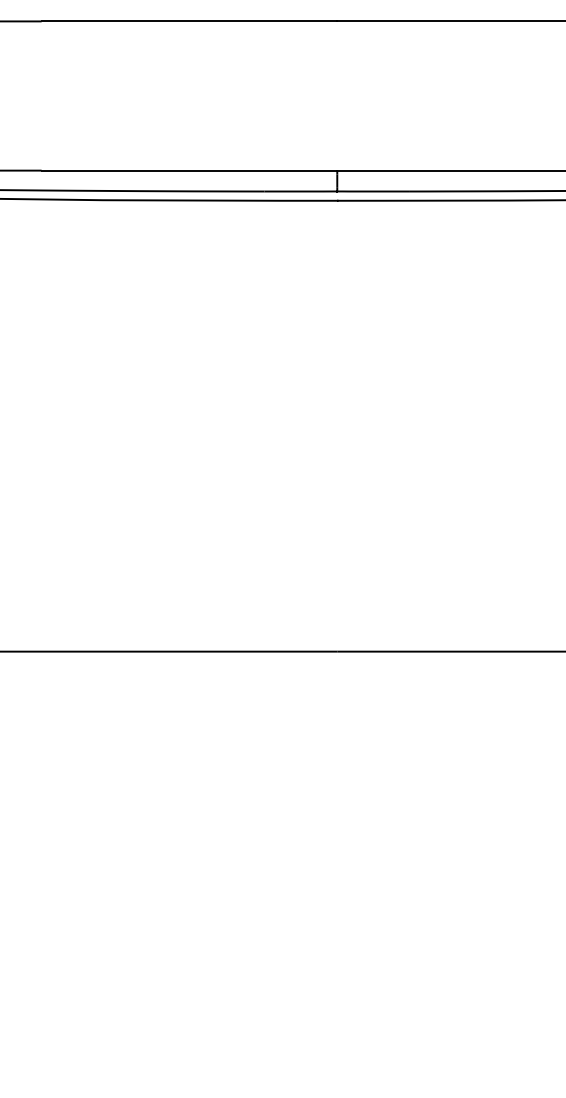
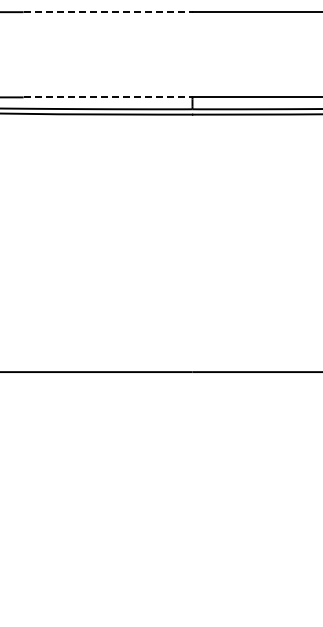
line: (190, 21) -> (108, 12), solid -> dashed
line: (190, 170) -> (108, 97), solid -> dashed

